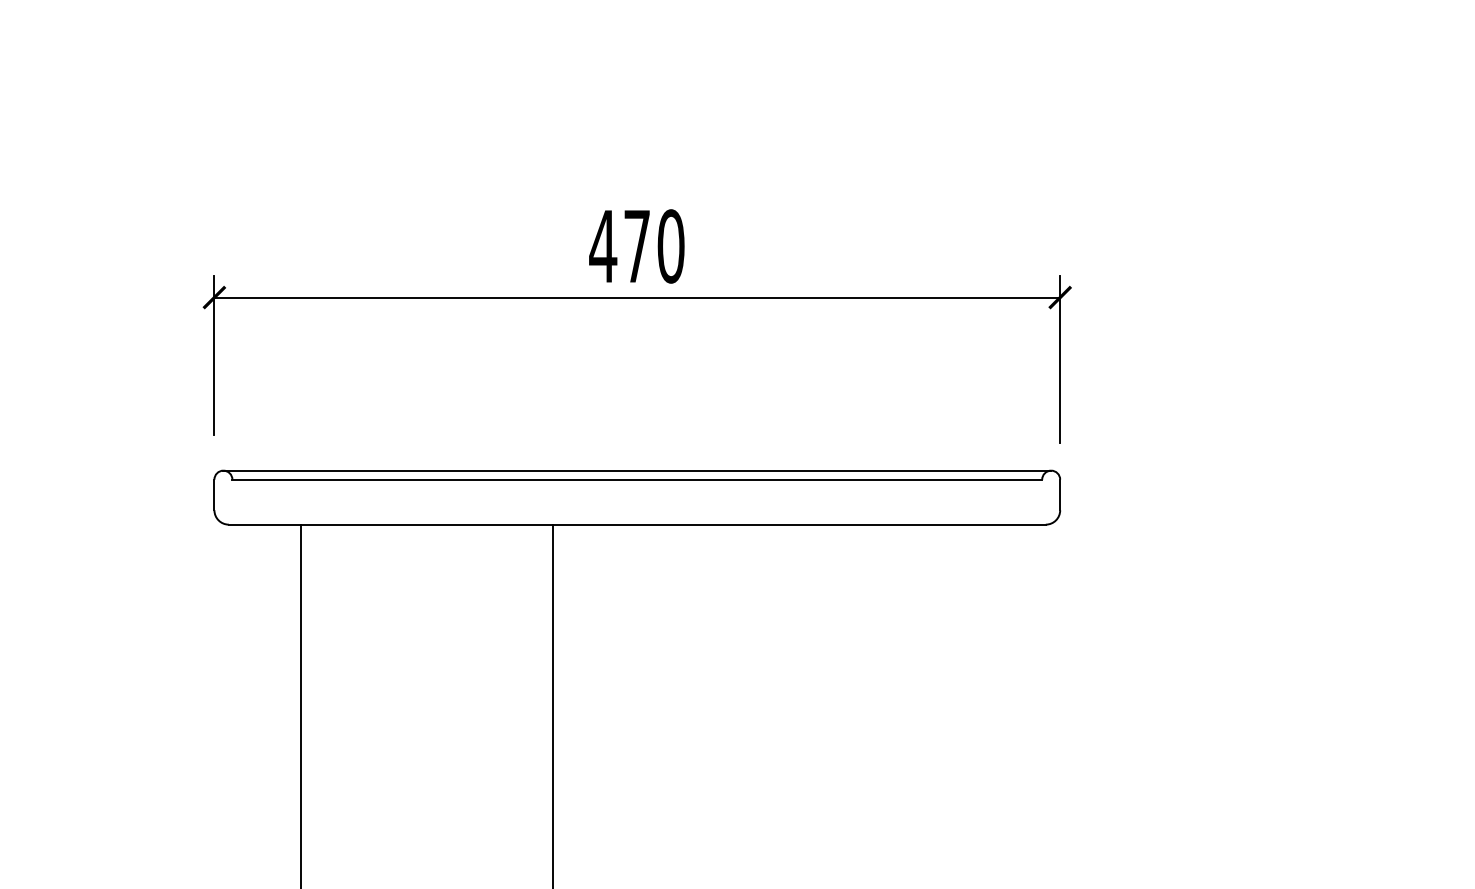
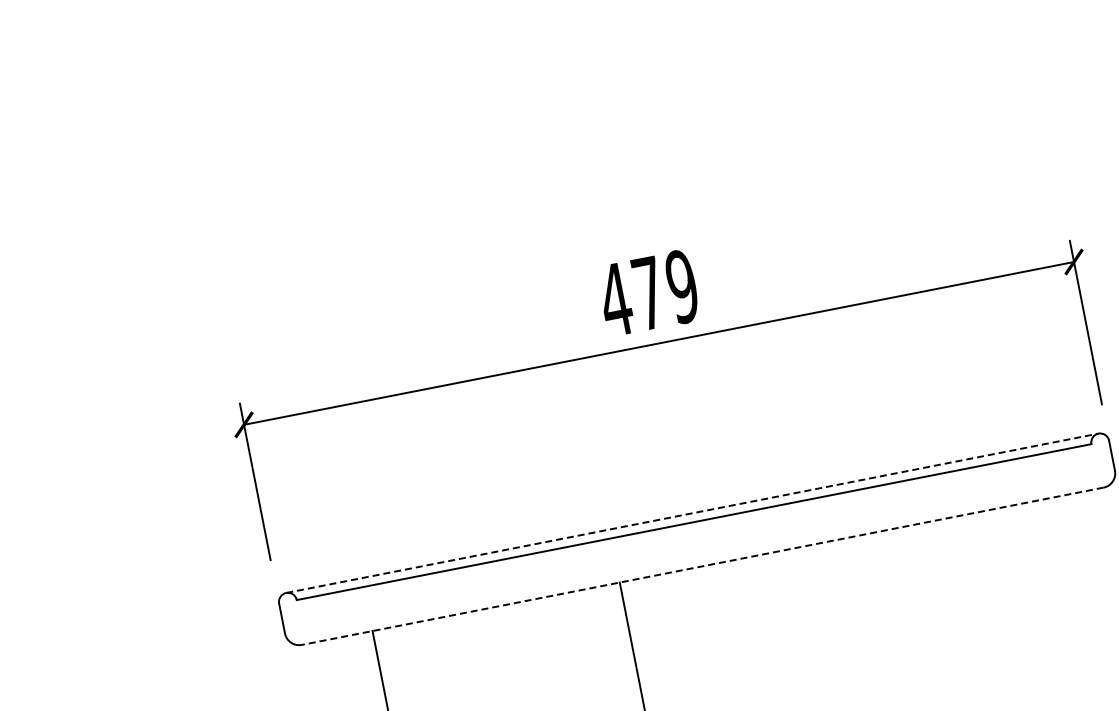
text: (670, 246) -> (681, 286), 470 -> 479
line: (637, 470) -> (692, 513), solid -> dashed
line: (636, 524) -> (701, 566), solid -> dashed

